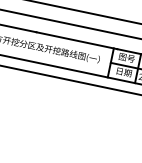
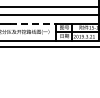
line: (77, 40) -> (34, 23), solid -> dashed

